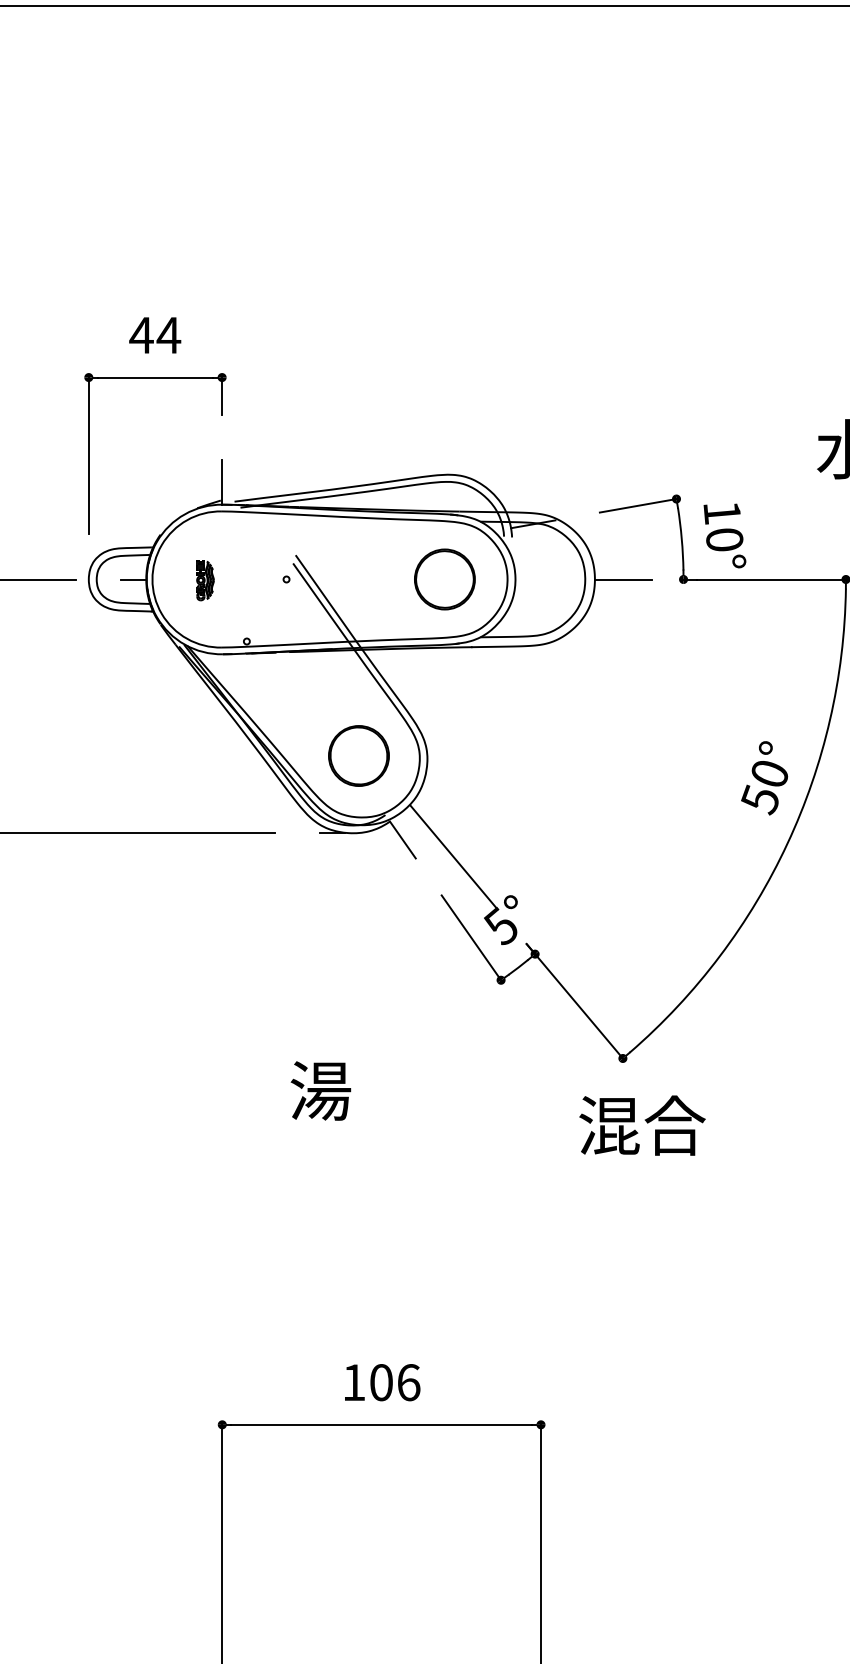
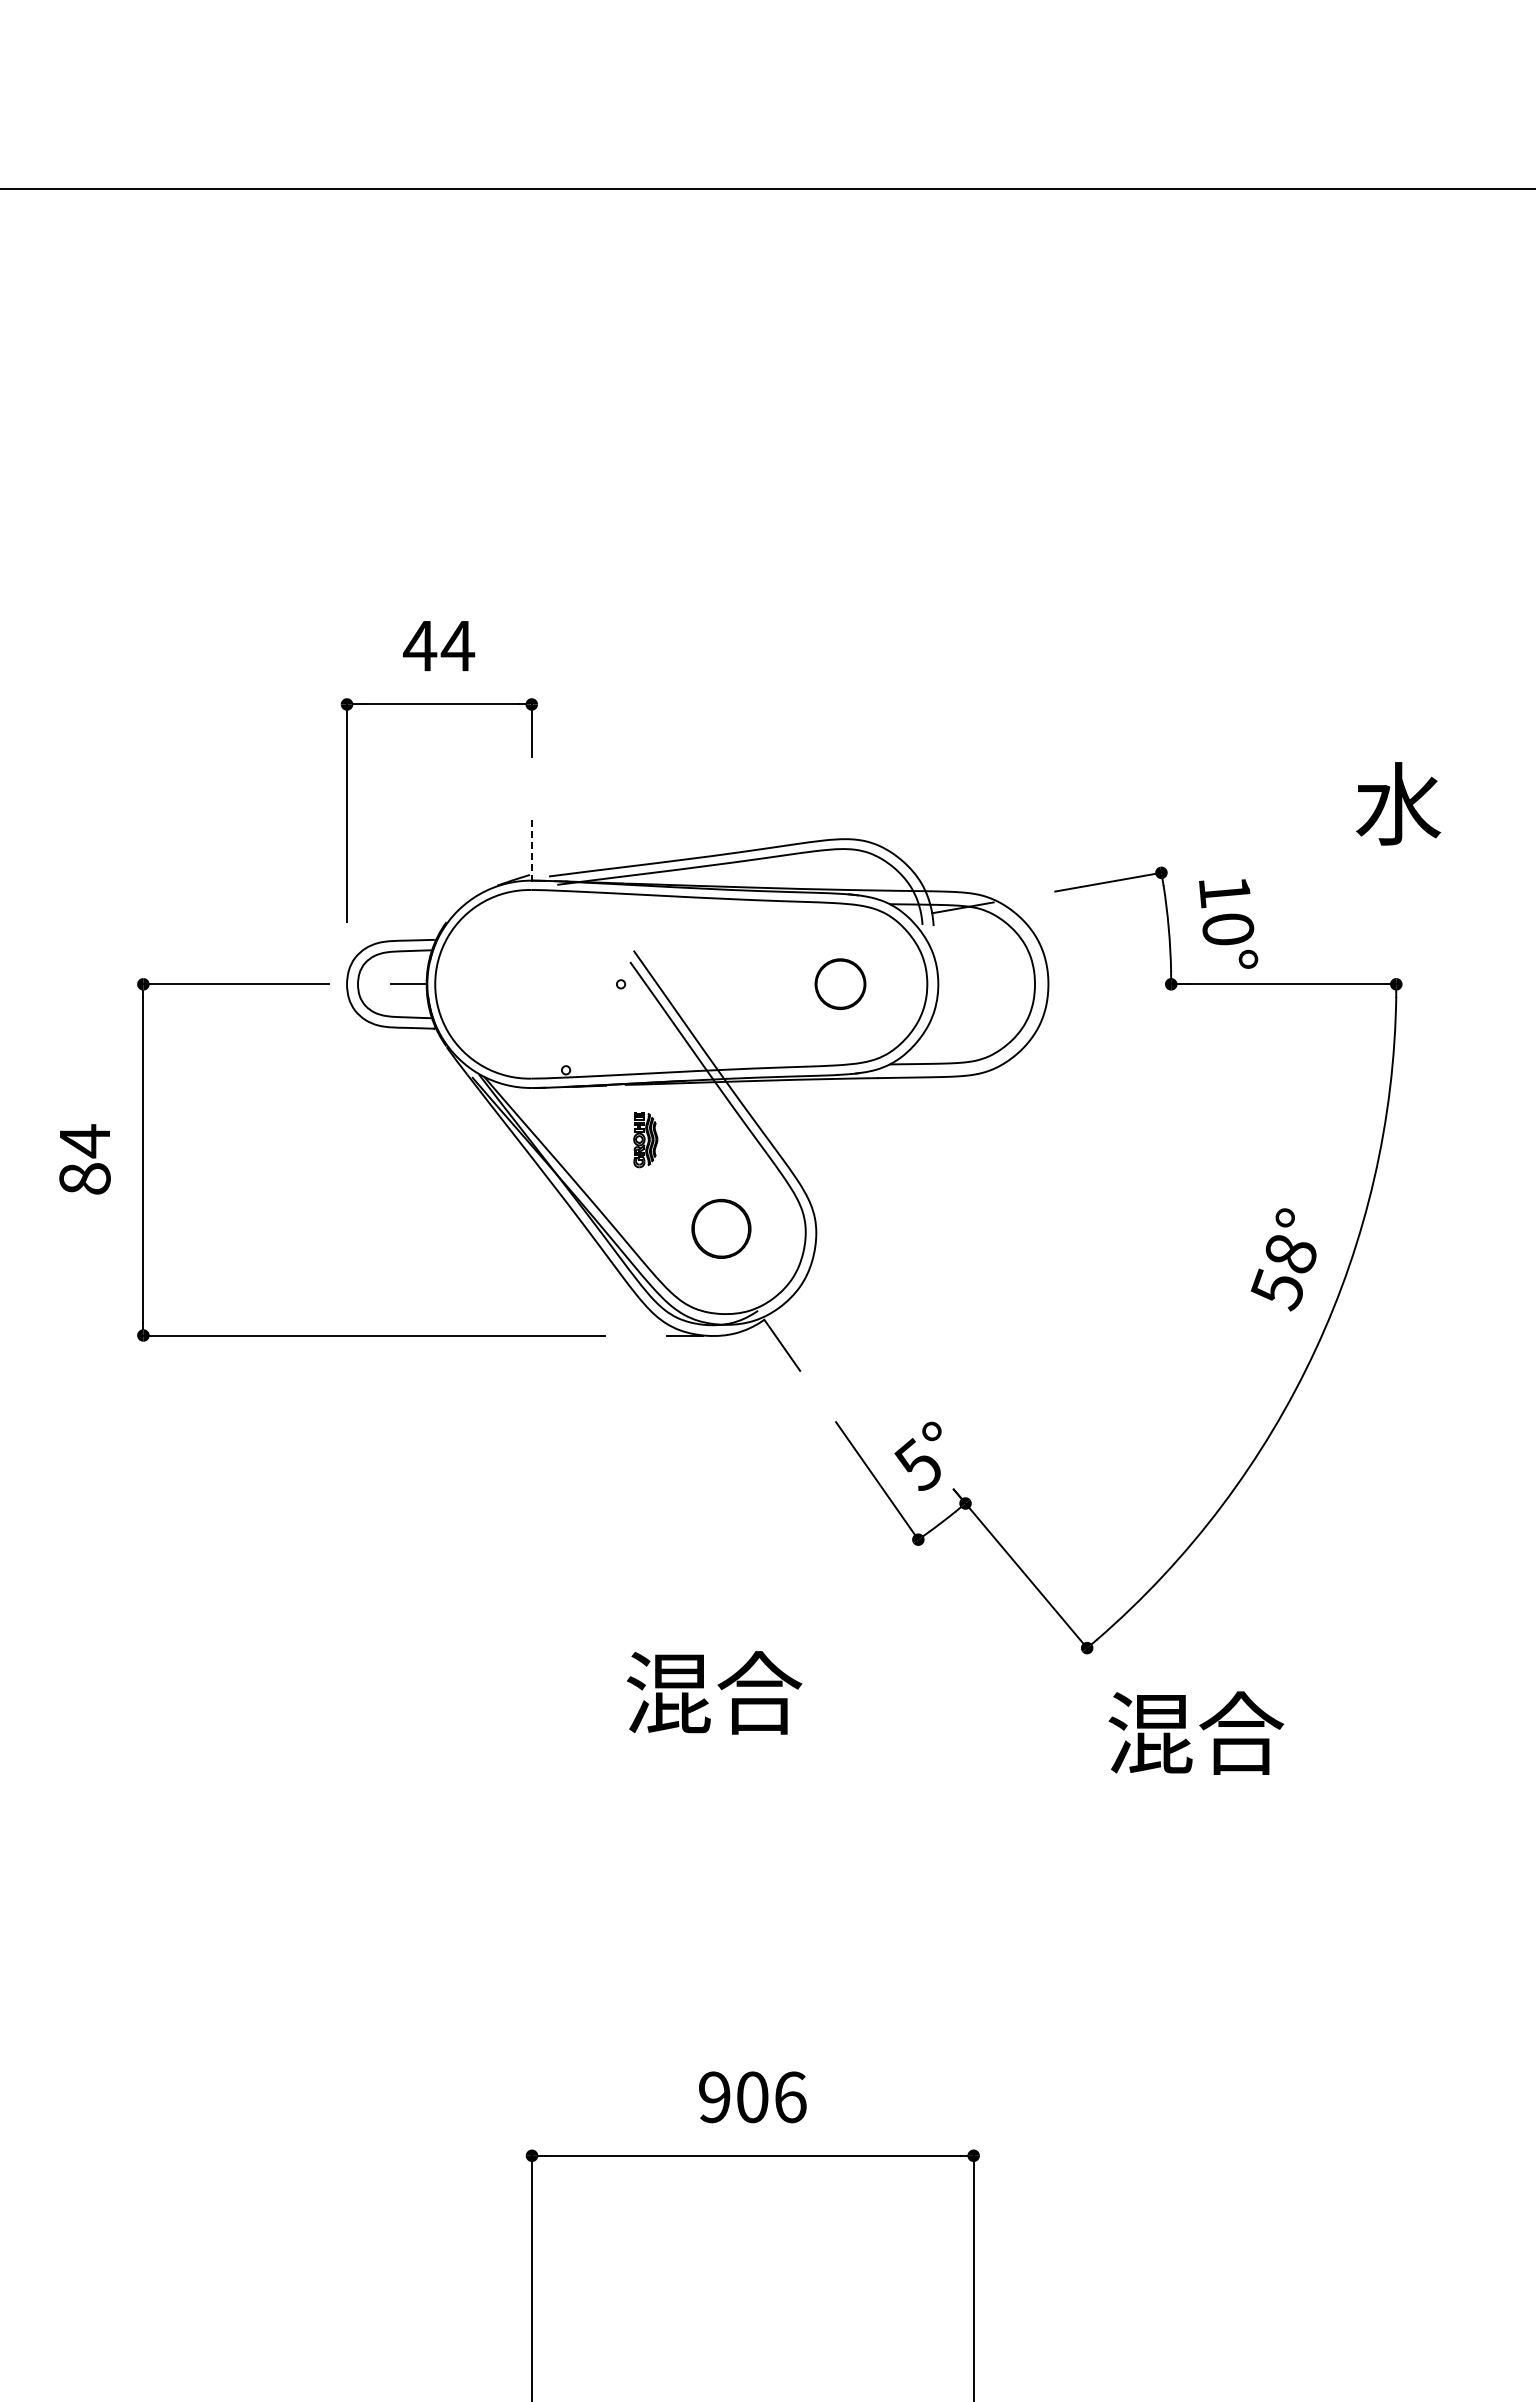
line: (221, 482) -> (531, 849), solid -> dashed
part: (444, 578) -> (840, 983), size x0.6
line: (623, 579) -> (1087, 984), removed
part: (205, 581) -> (645, 1140), moved
part: (359, 755) -> (721, 1228), size x0.7
text: (769, 774) -> (1290, 1254), 50° -> 58°
line: (453, 857) -> (852, 1369), removed
text: (354, 1090) -> (715, 1692), 湯 -> 混合
text: (642, 1125) -> (1196, 1732), moved
text: (353, 1382) -> (714, 2097), 106 -> 906

